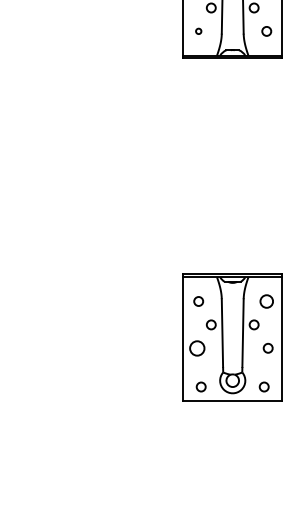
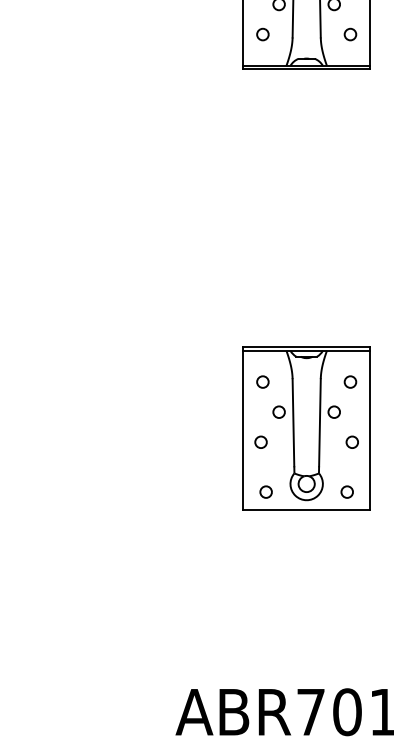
circle: (198, 31) -> (262, 34), size x1.67
circle: (266, 301) -> (350, 381), size x0.71
circle: (196, 347) -> (260, 441), size x0.62

